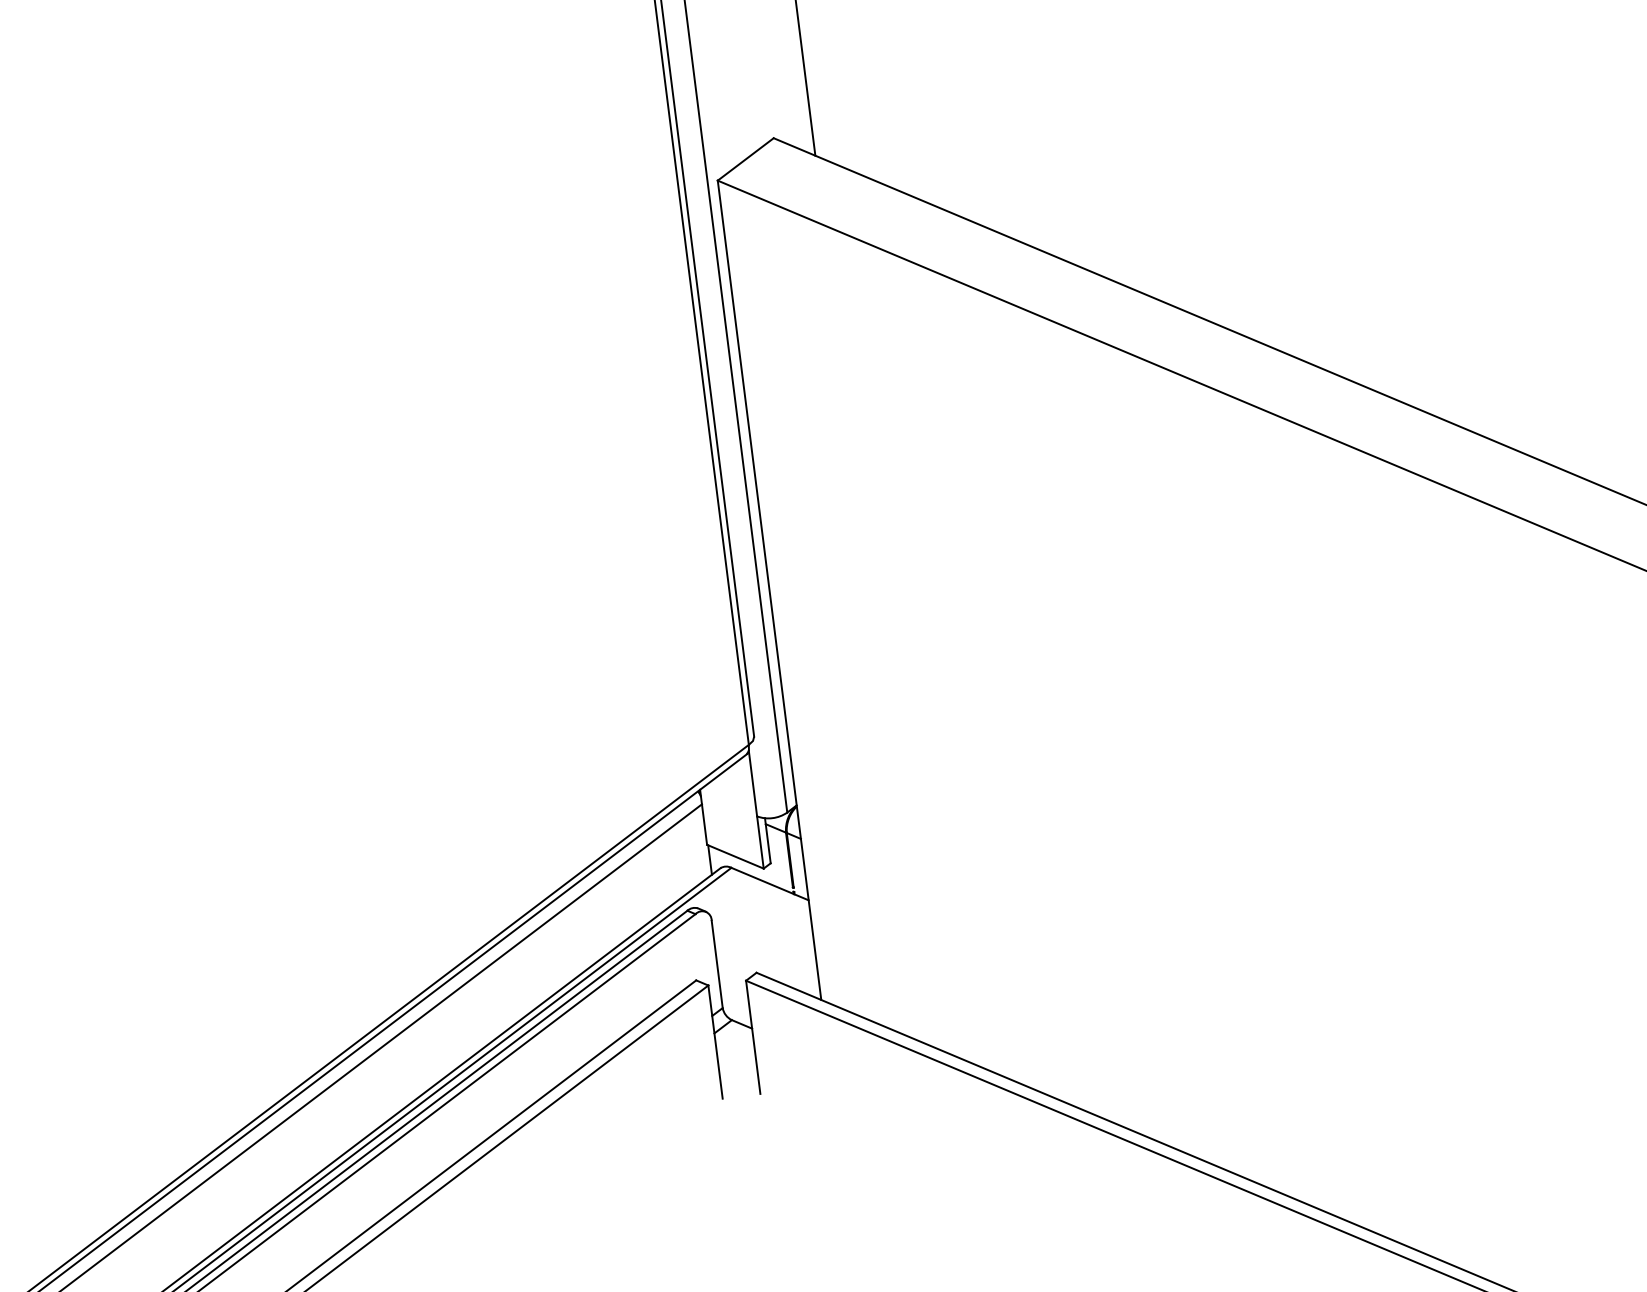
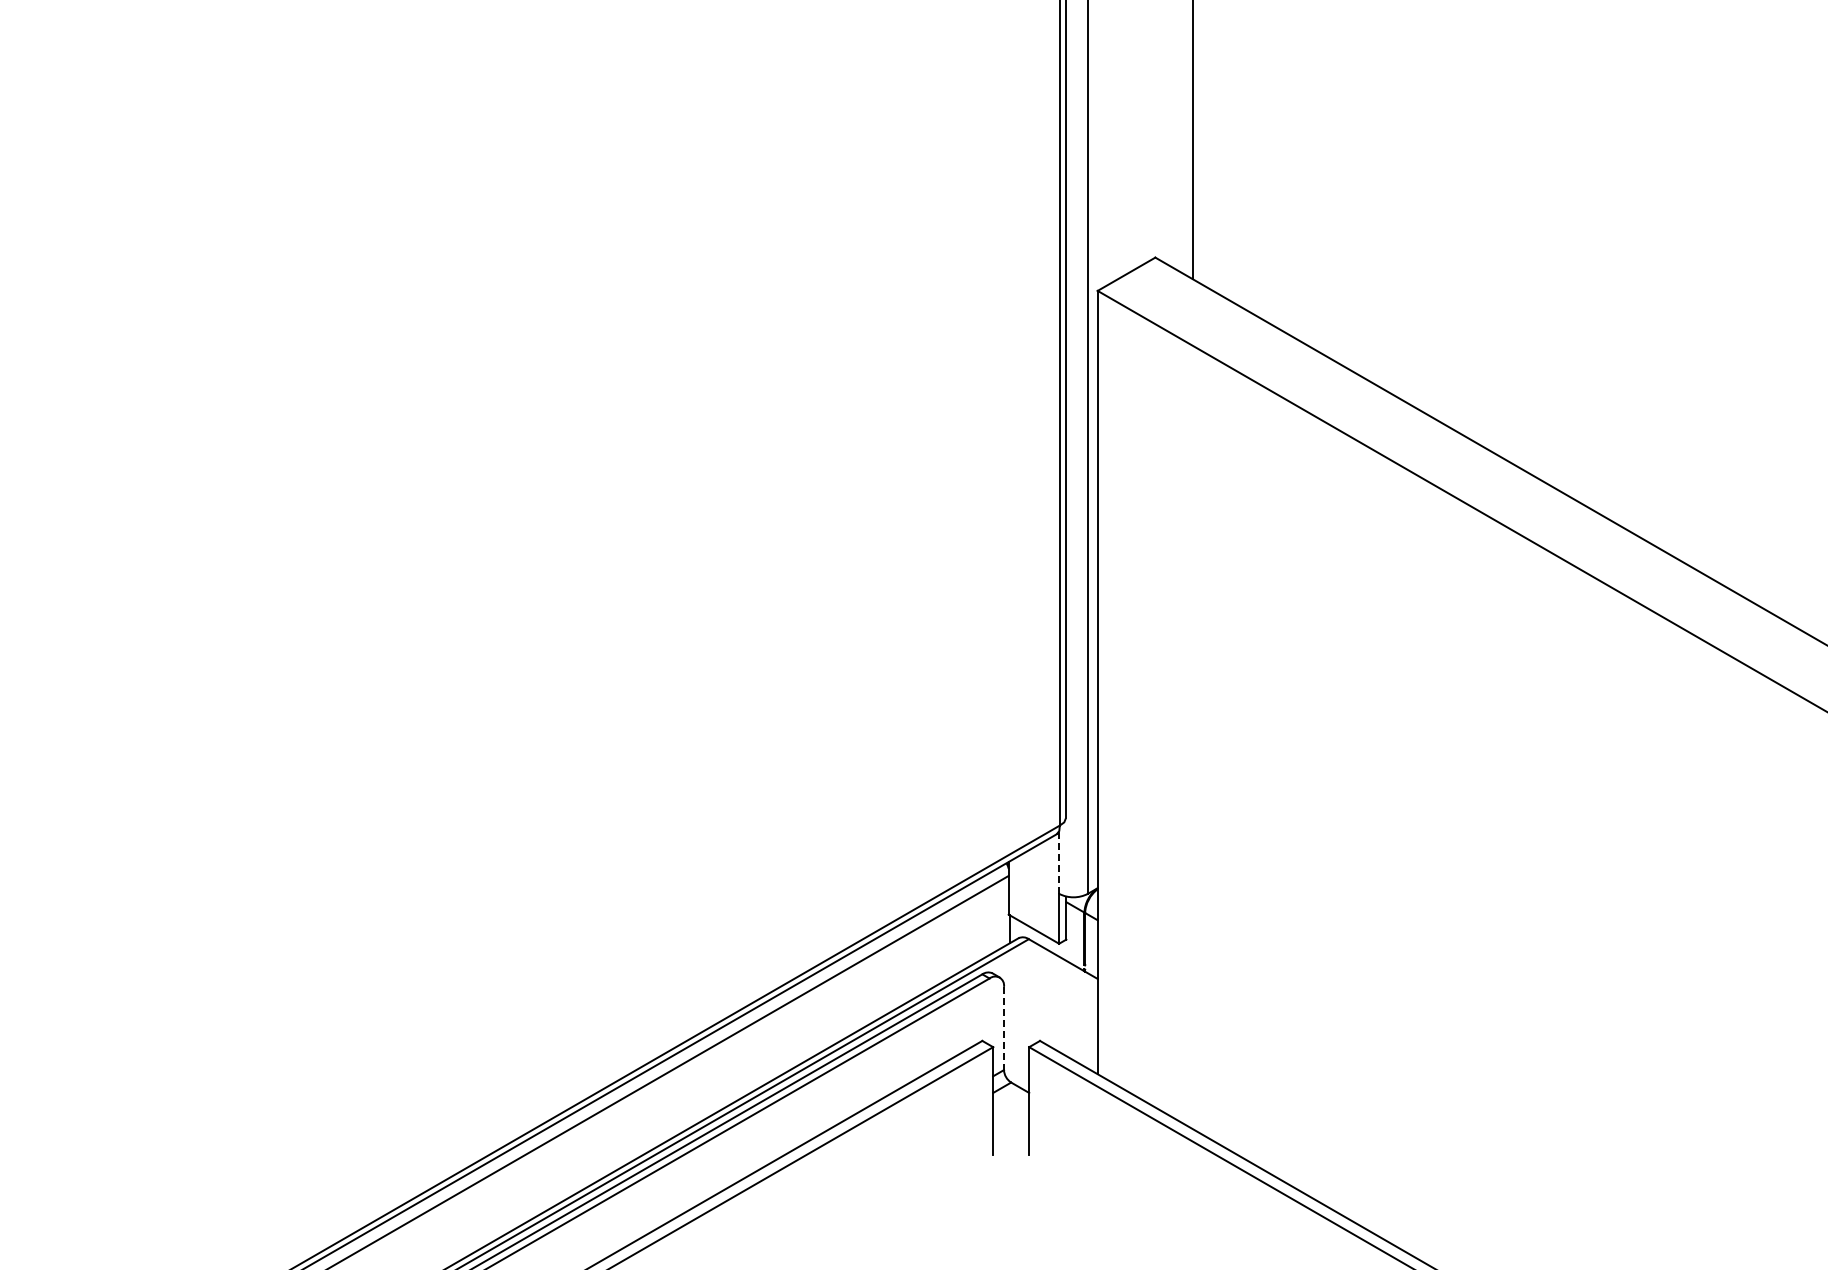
line: (753, 783) -> (1059, 862), solid -> dashed
line: (717, 964) -> (1004, 1028), solid -> dashed

